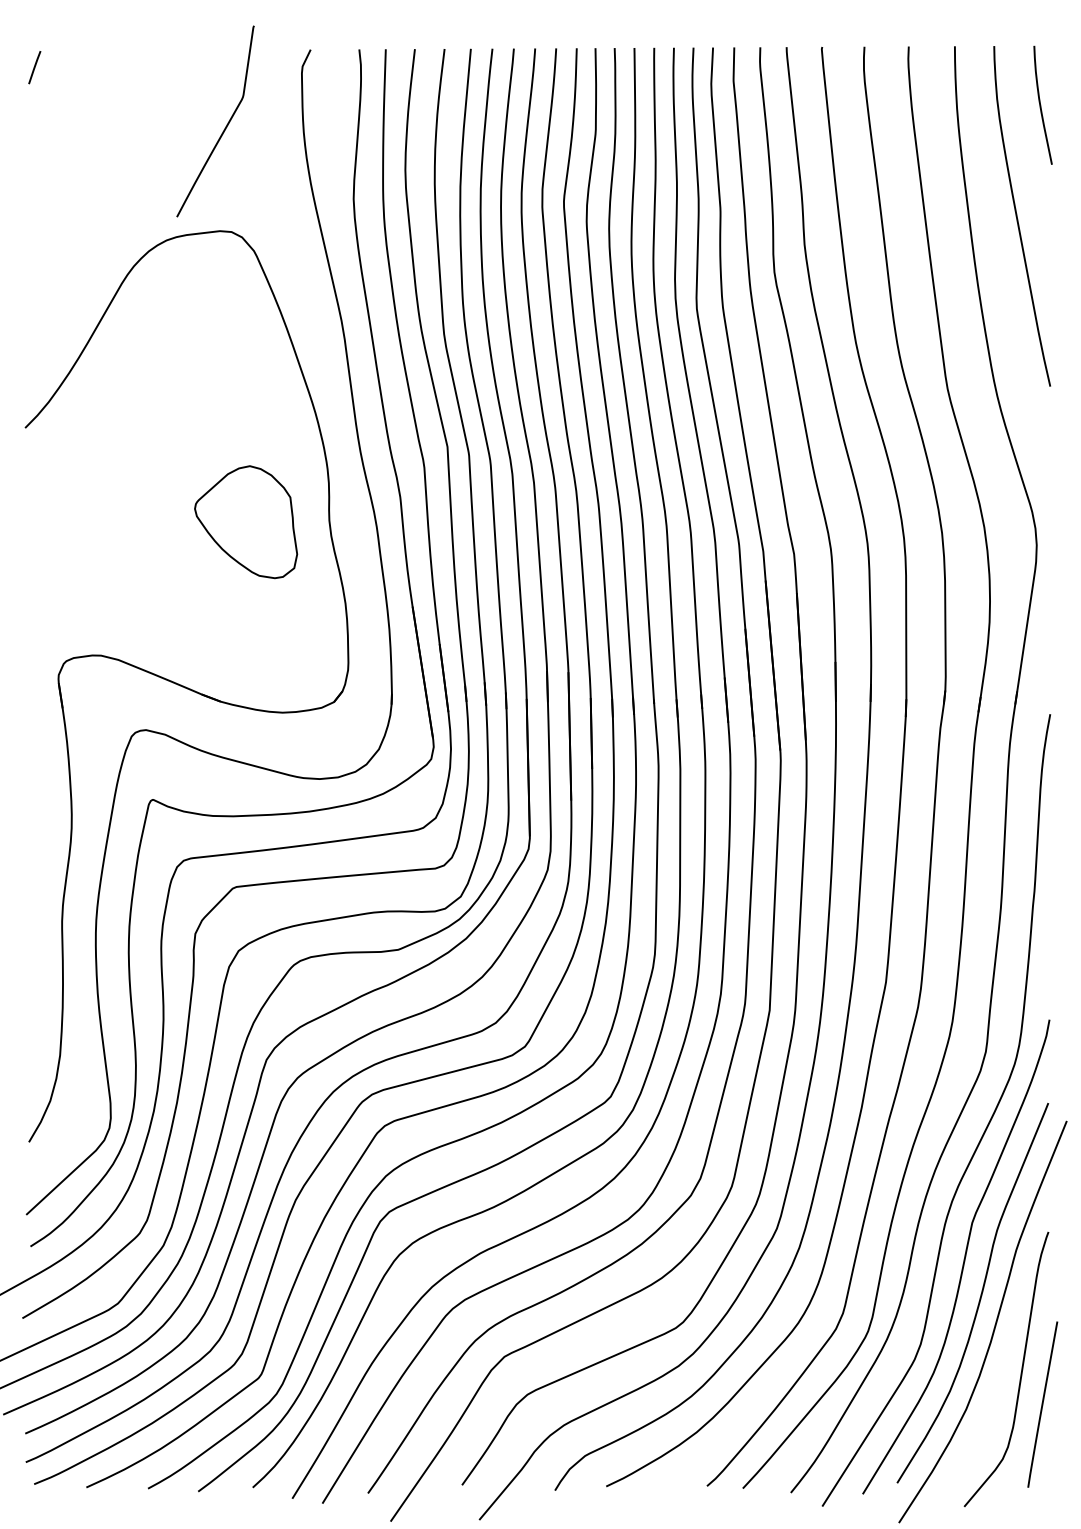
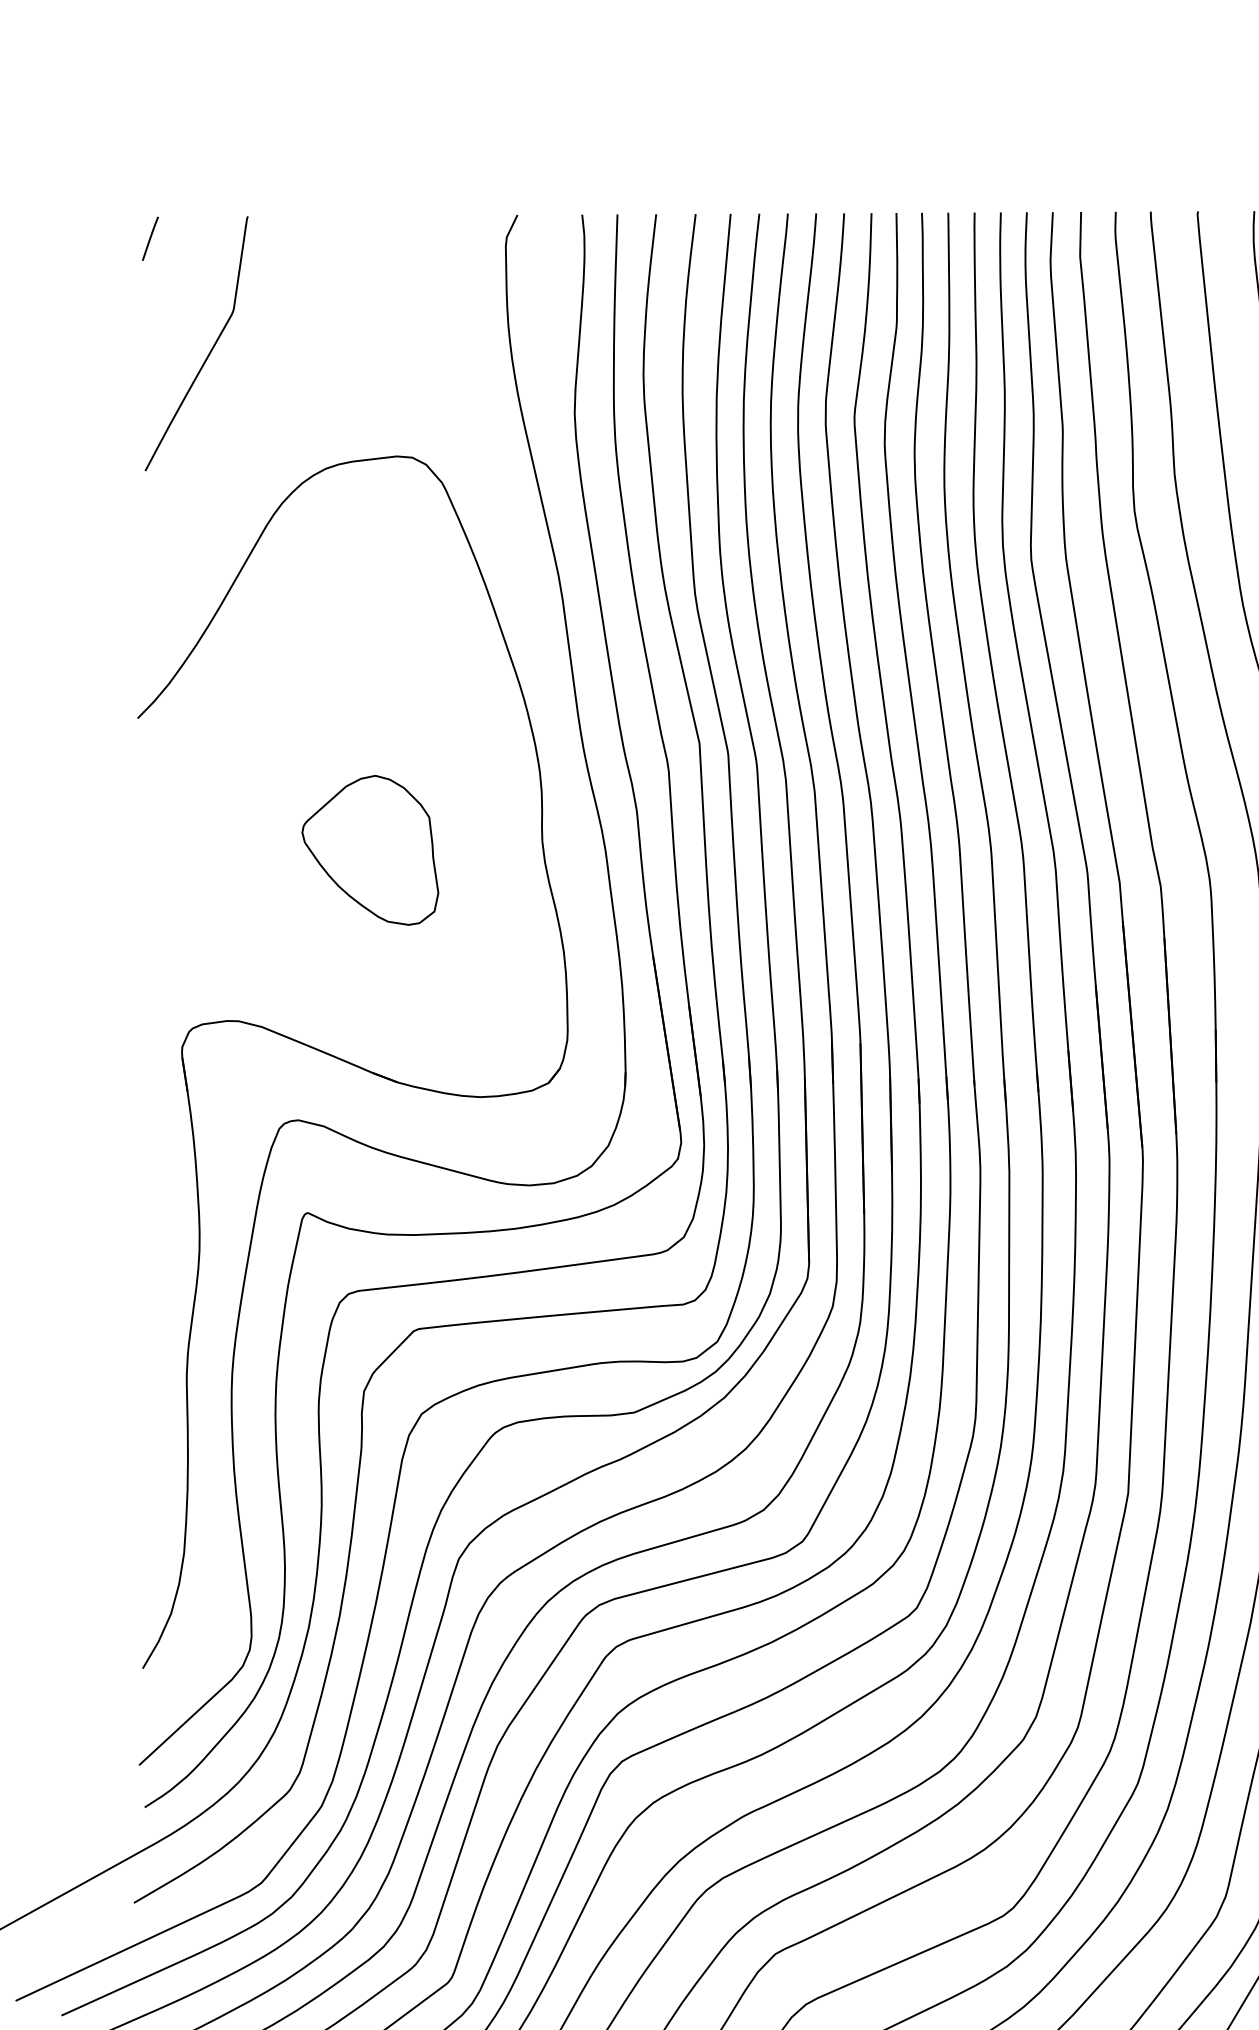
curve: (225, 126) -> (209, 350), moved
part: (246, 522) -> (370, 850), moved

